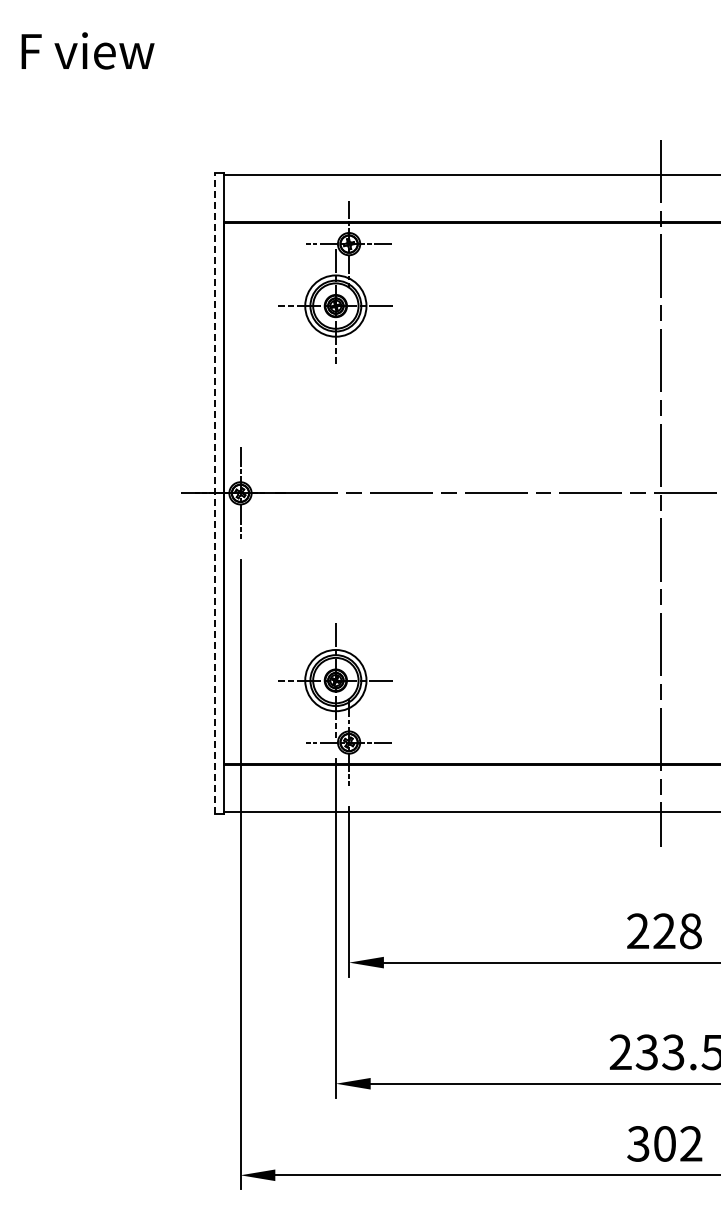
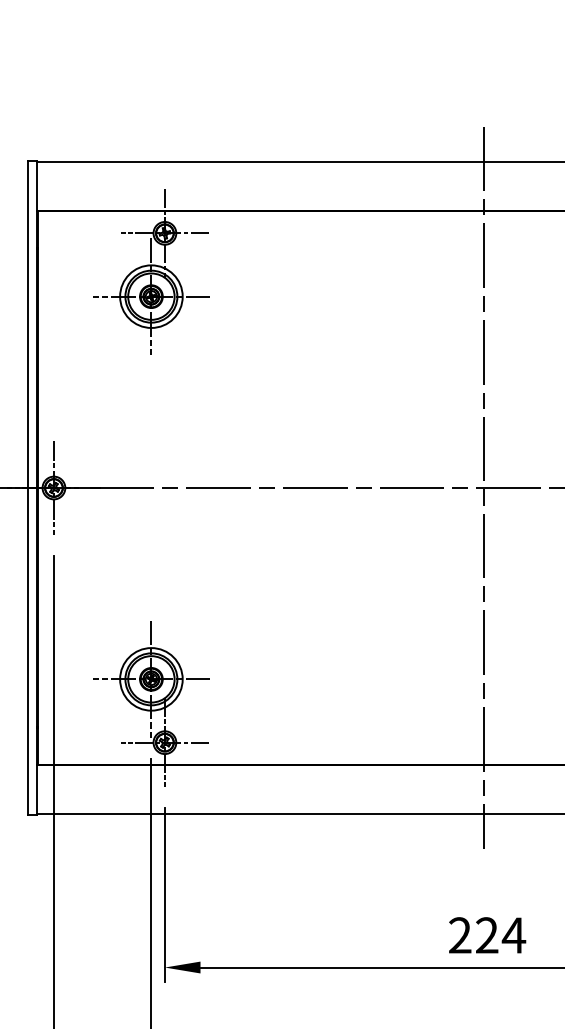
line: (215, 492) -> (28, 487), dashed -> solid
text: (690, 931) -> (513, 935), 228 -> 224

